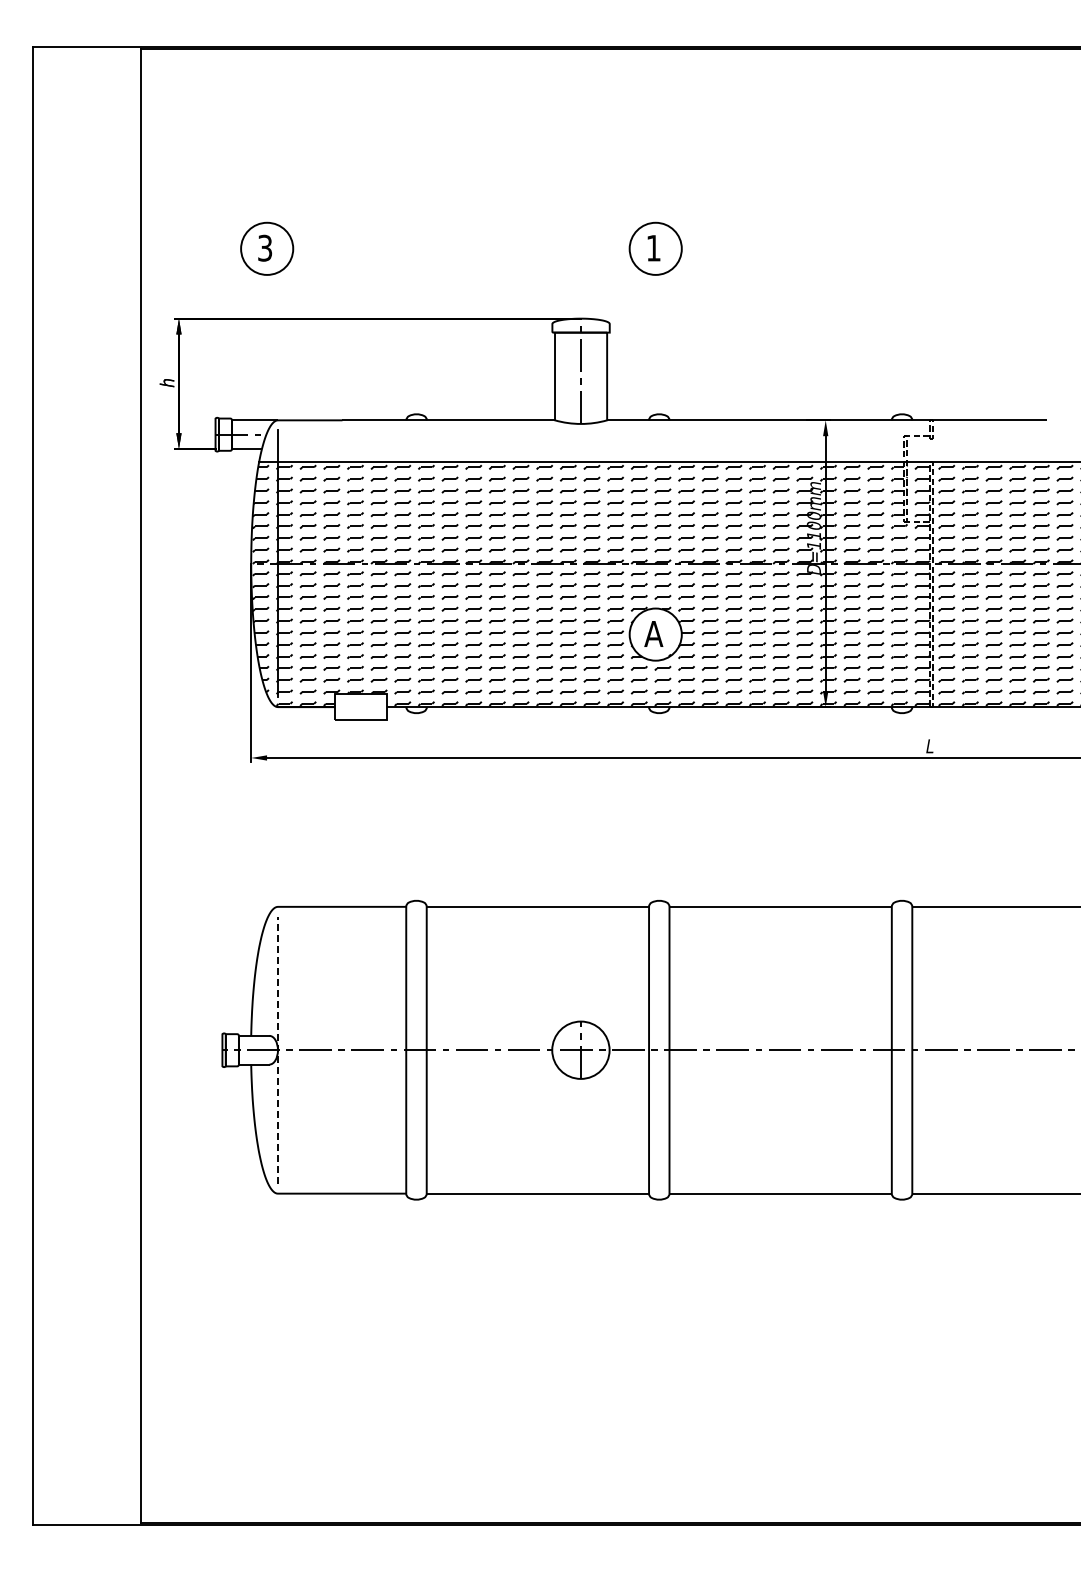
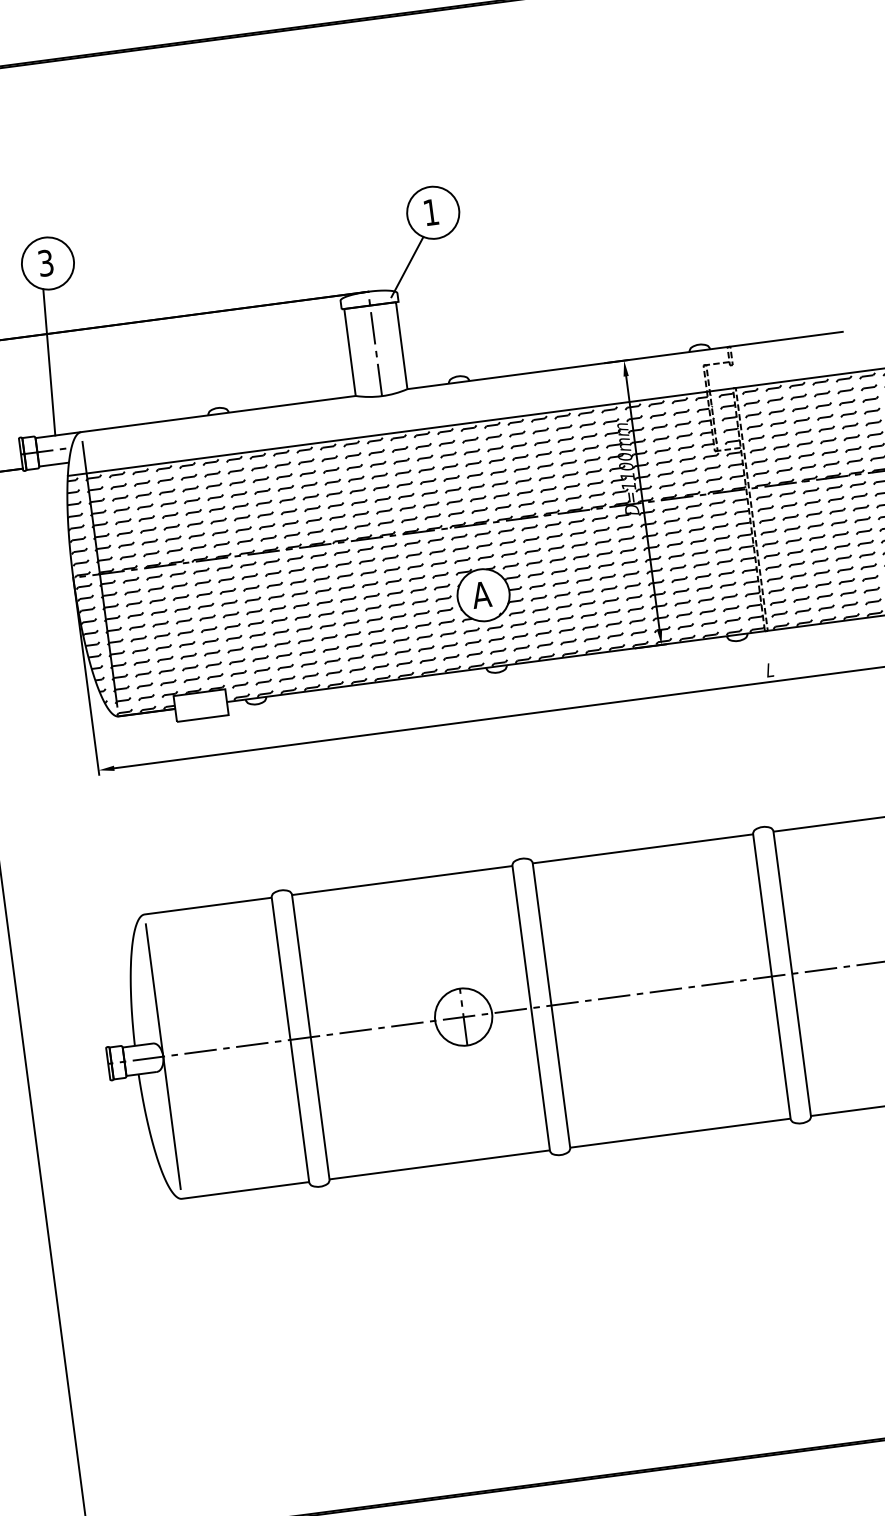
line: (622, 299) -> (406, 267), added
line: (255, 346) -> (49, 361), added
line: (277, 1050) -> (162, 1056), dashed -> solid

